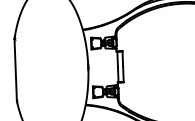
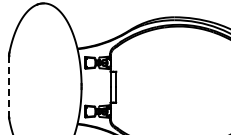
line: (15, 70) -> (8, 86), solid -> dashed

